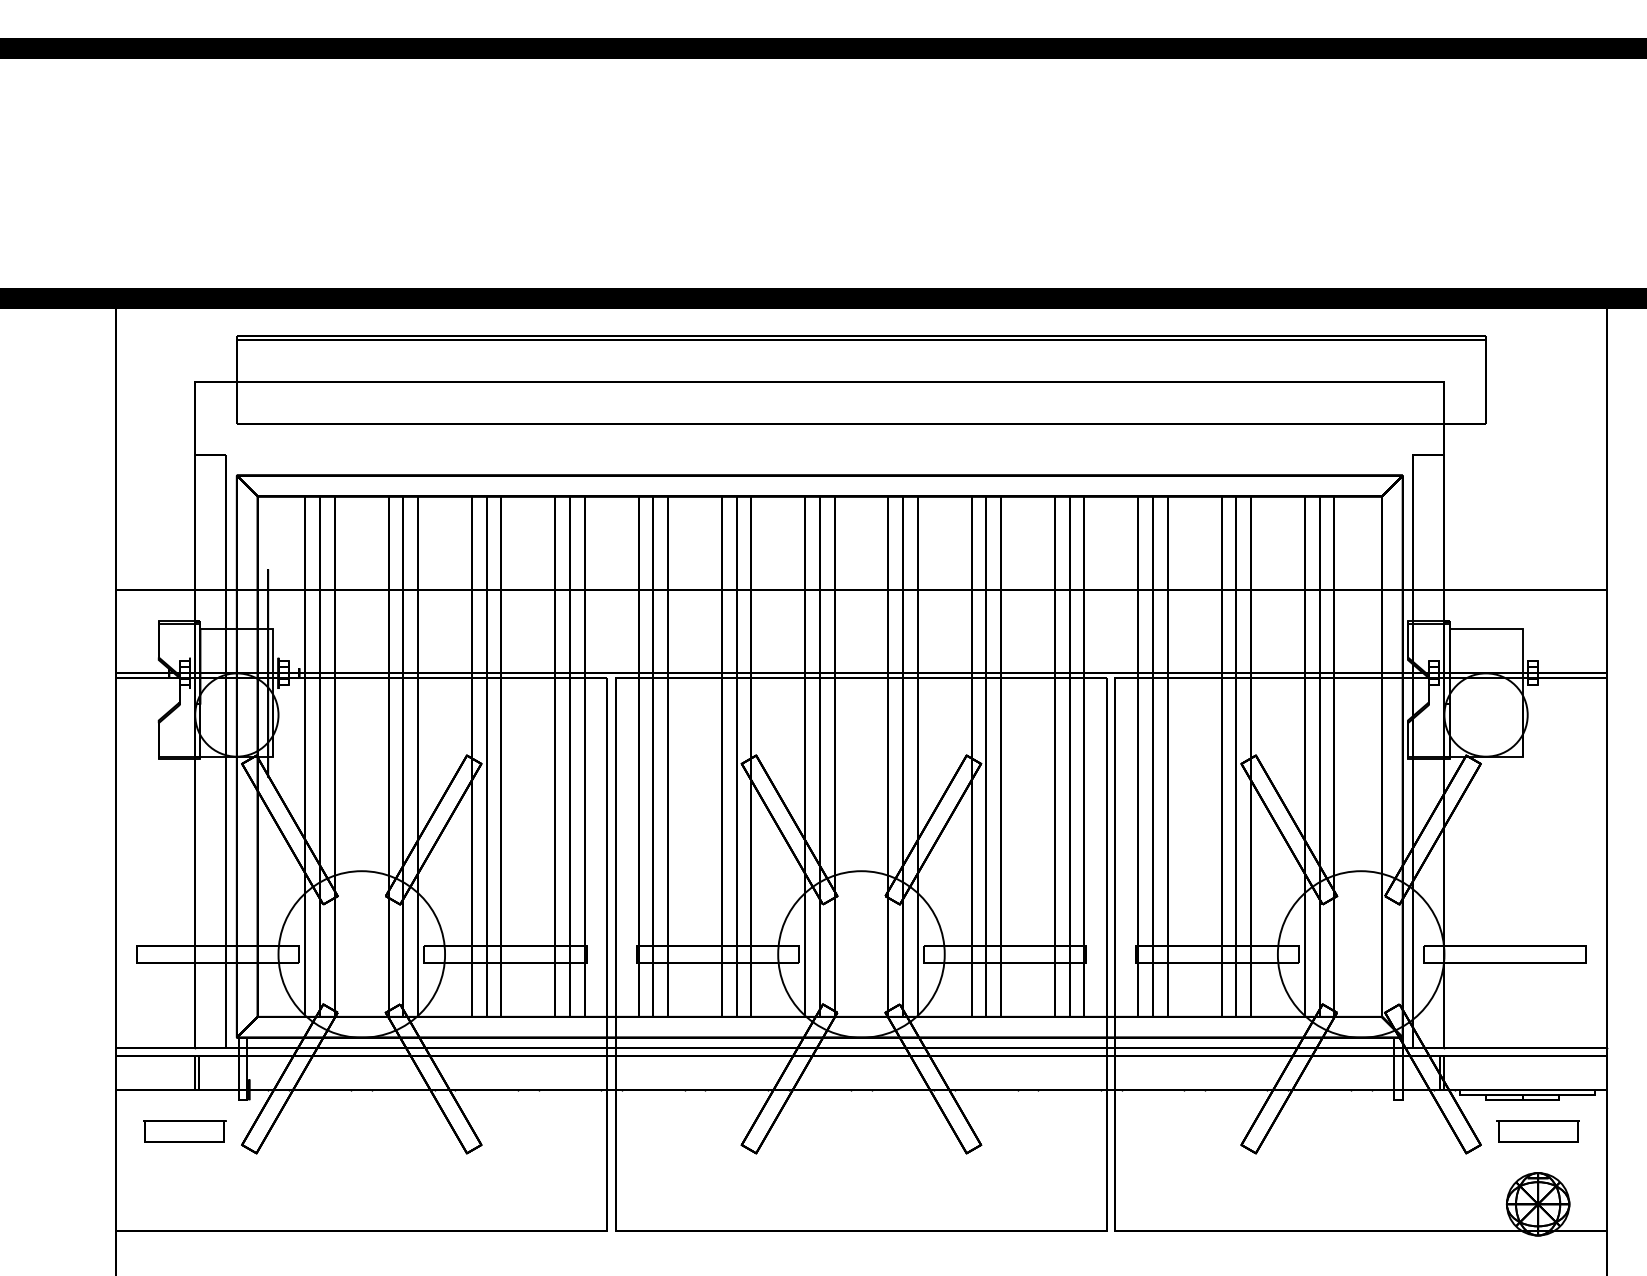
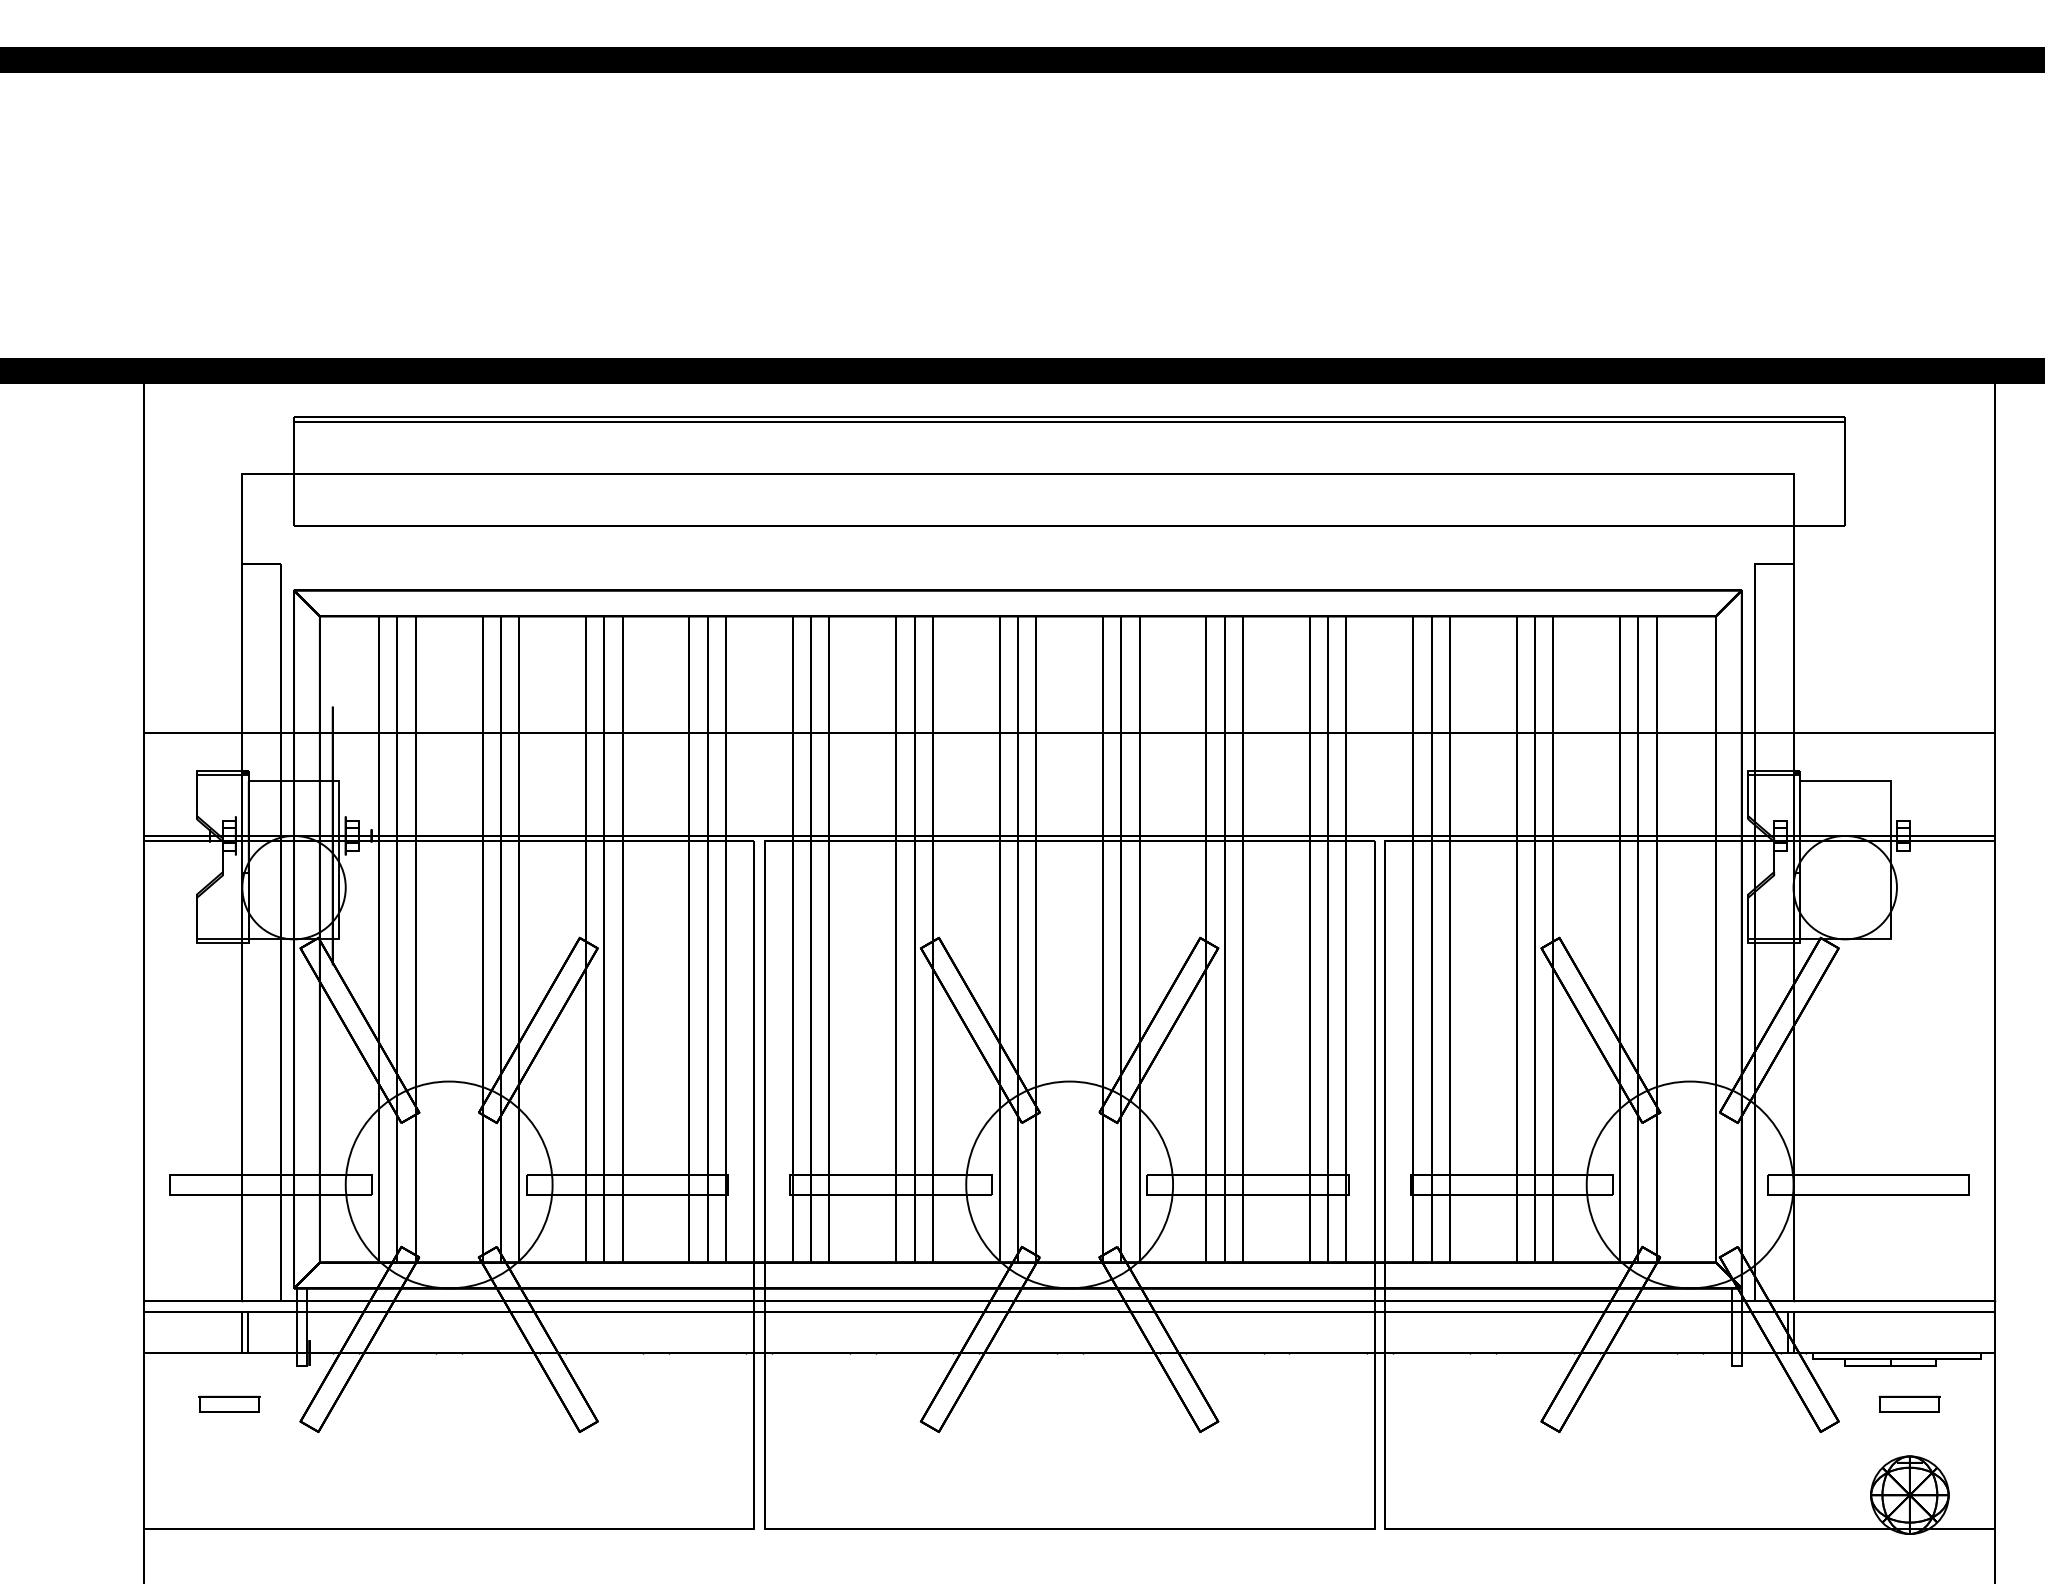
part: (184, 1131) -> (229, 1404), size x0.6
part: (1537, 1131) -> (1909, 1404), size x0.6

